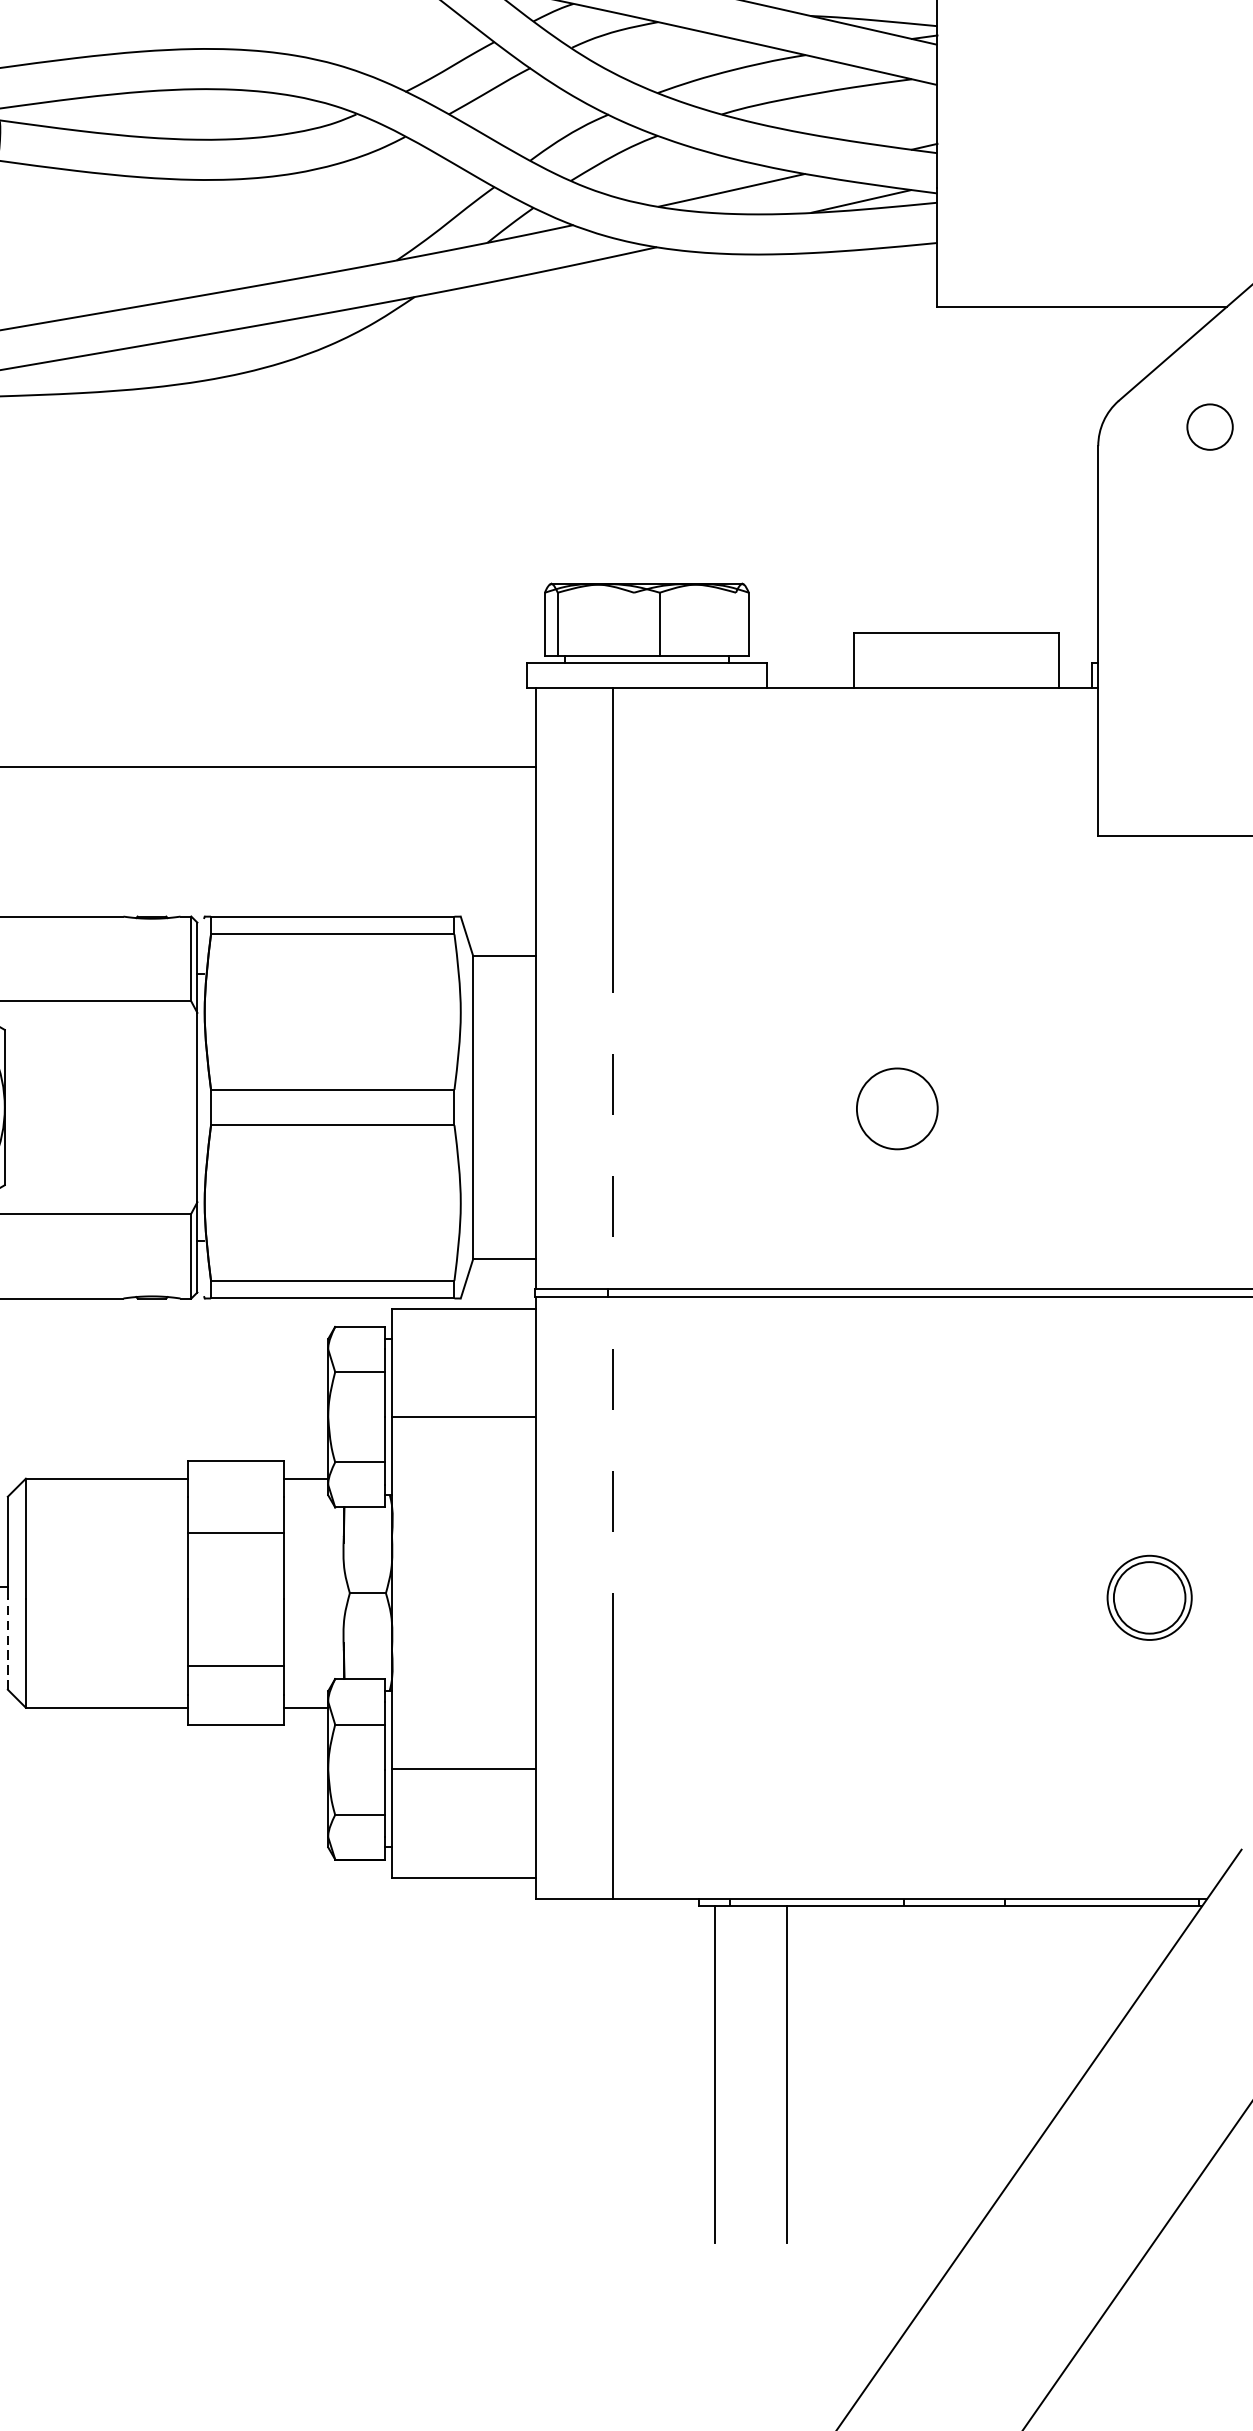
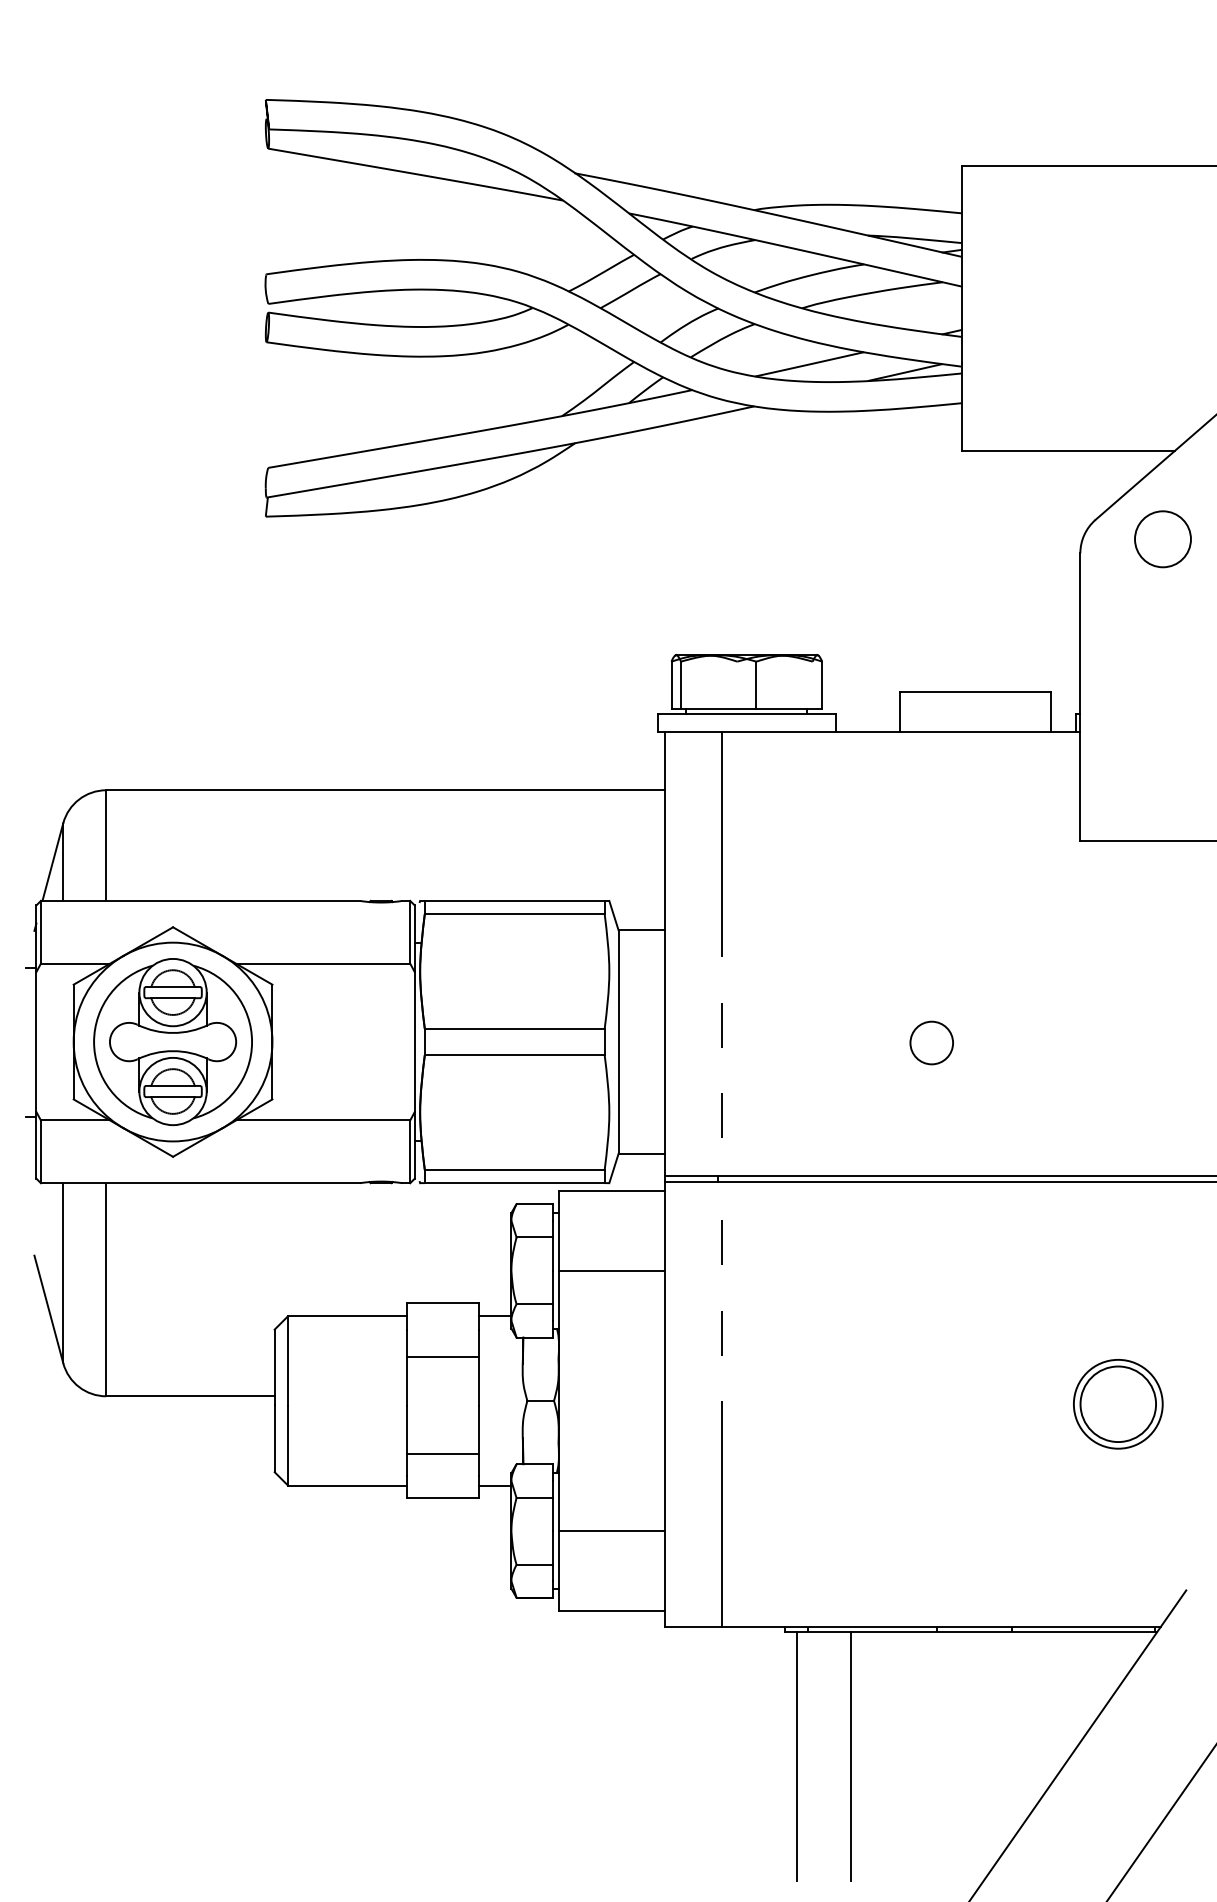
circle: (1209, 427) -> (1162, 539), size x1.67
circle: (896, 1108) -> (931, 1042), size x0.71
part: (1149, 1598) -> (1118, 1404), size x1.43
line: (7, 1644) -> (274, 1438), dashed -> solid

